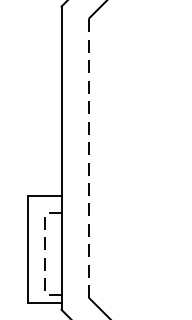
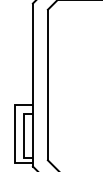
line: (88, 157) -> (47, 84), dashed -> solid
line: (43, 253) -> (23, 136), dashed -> solid

